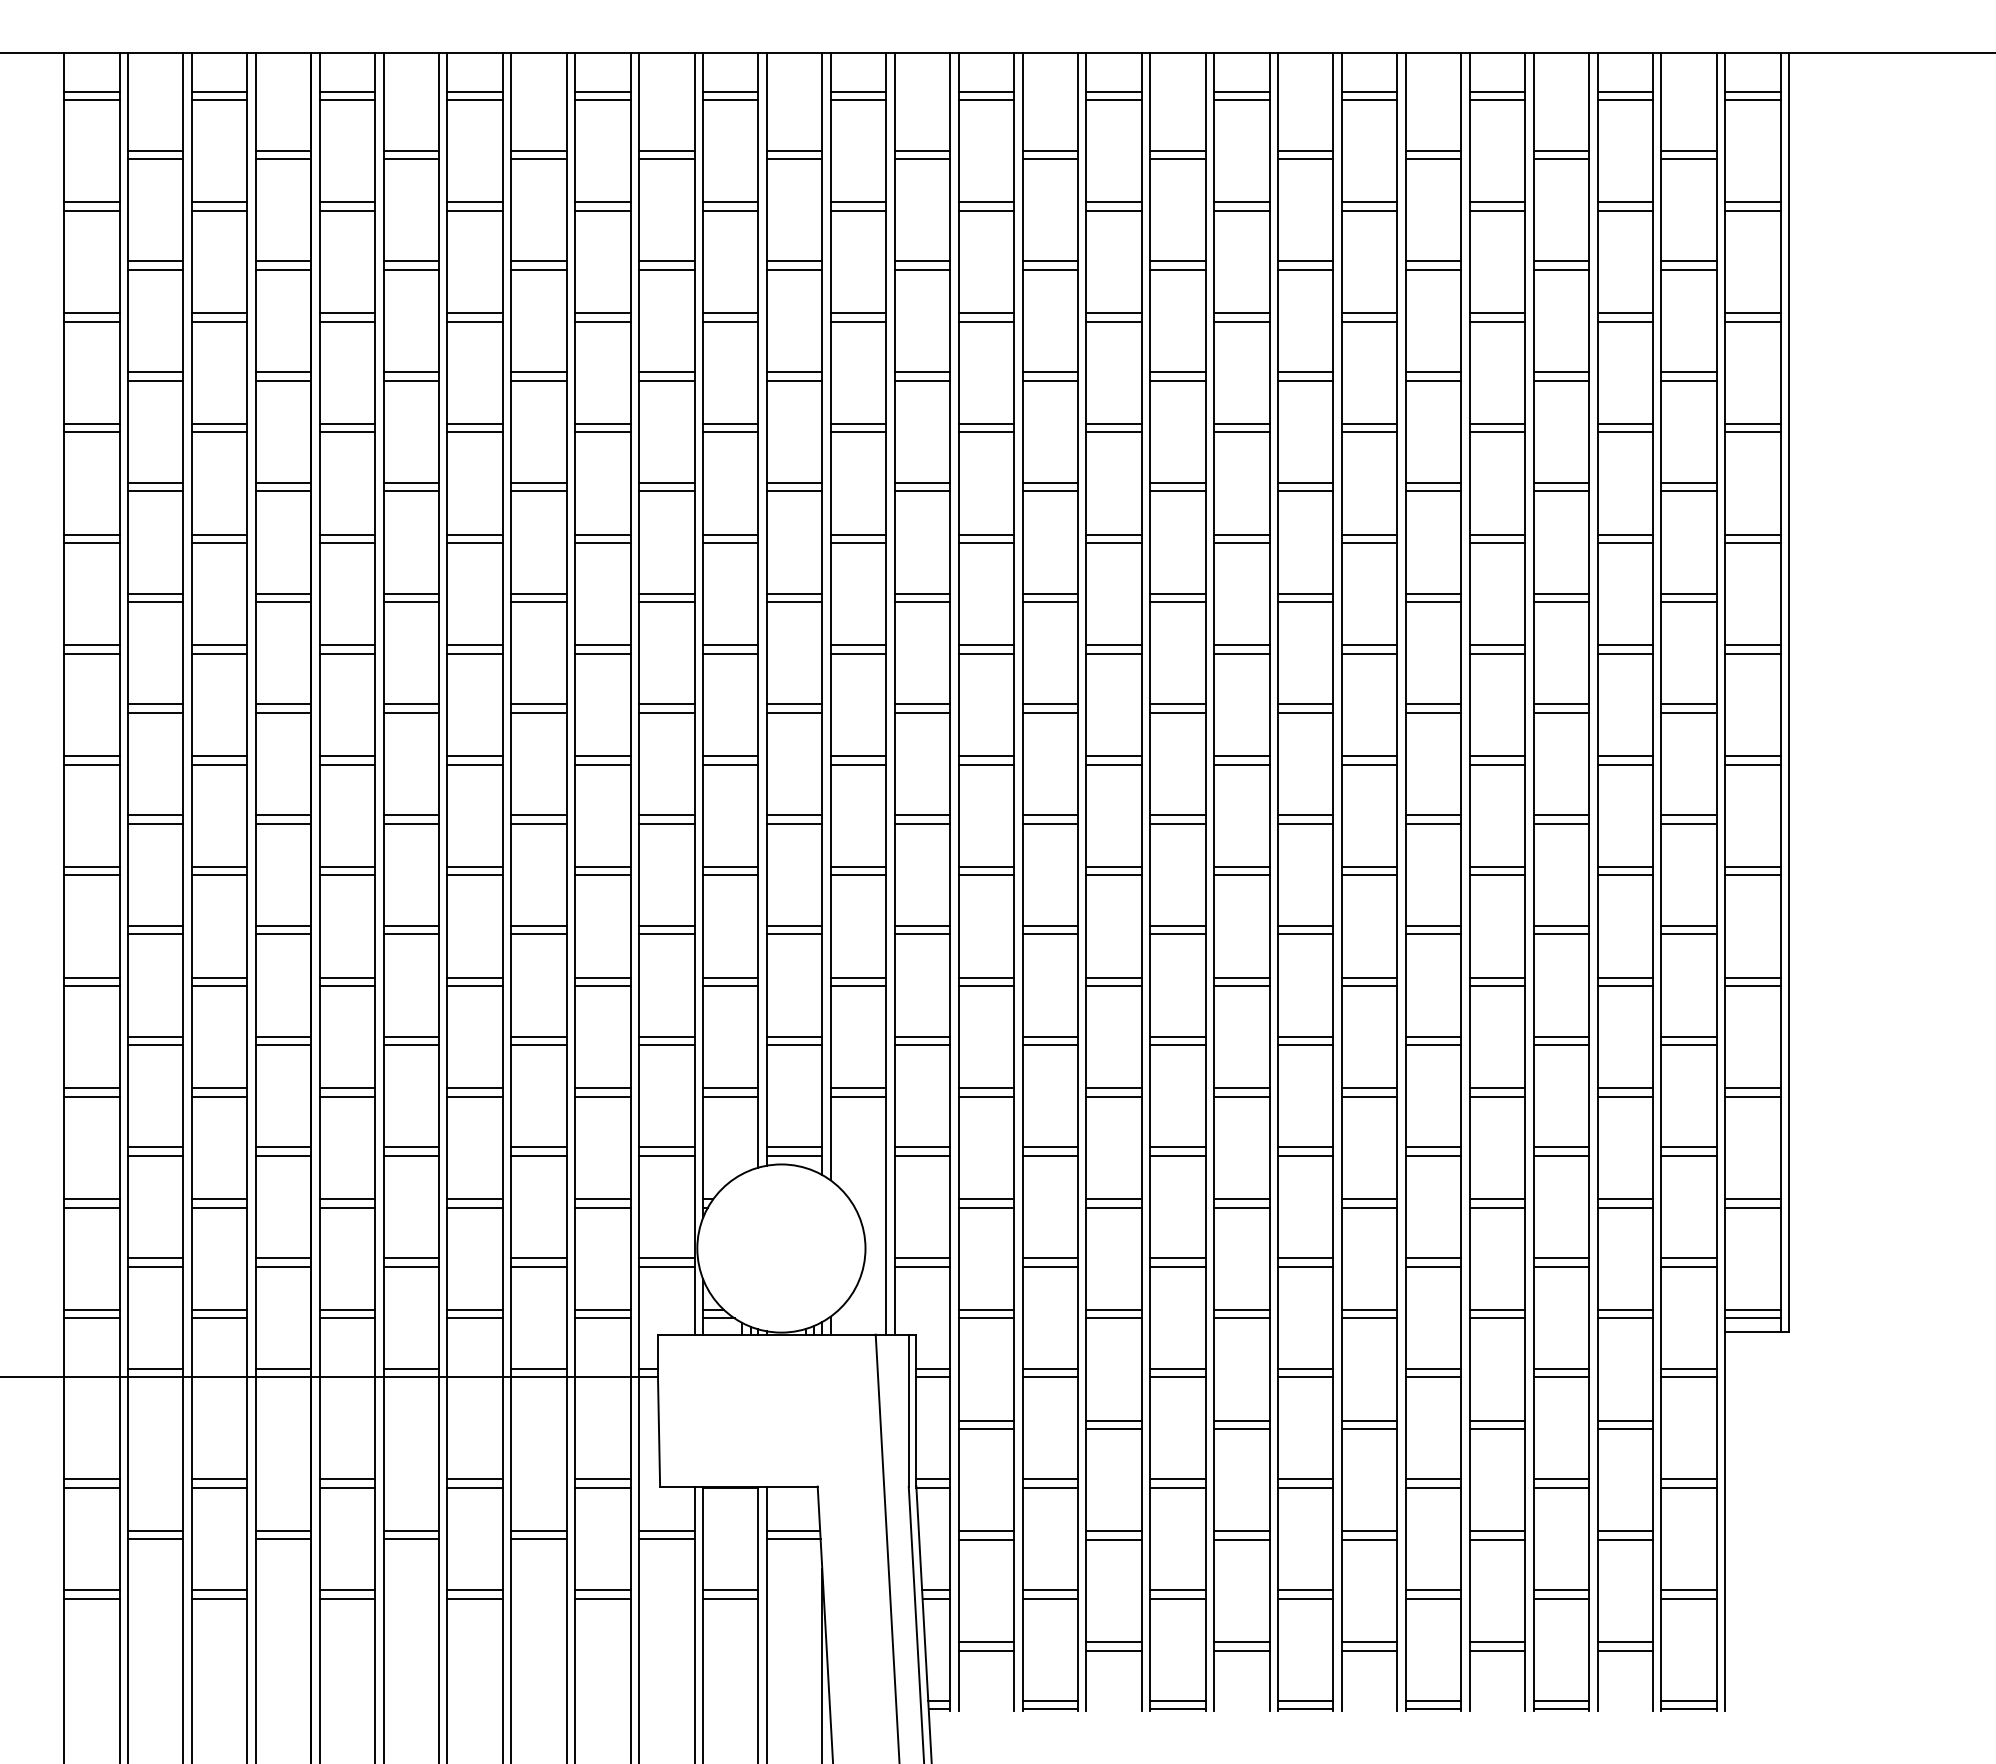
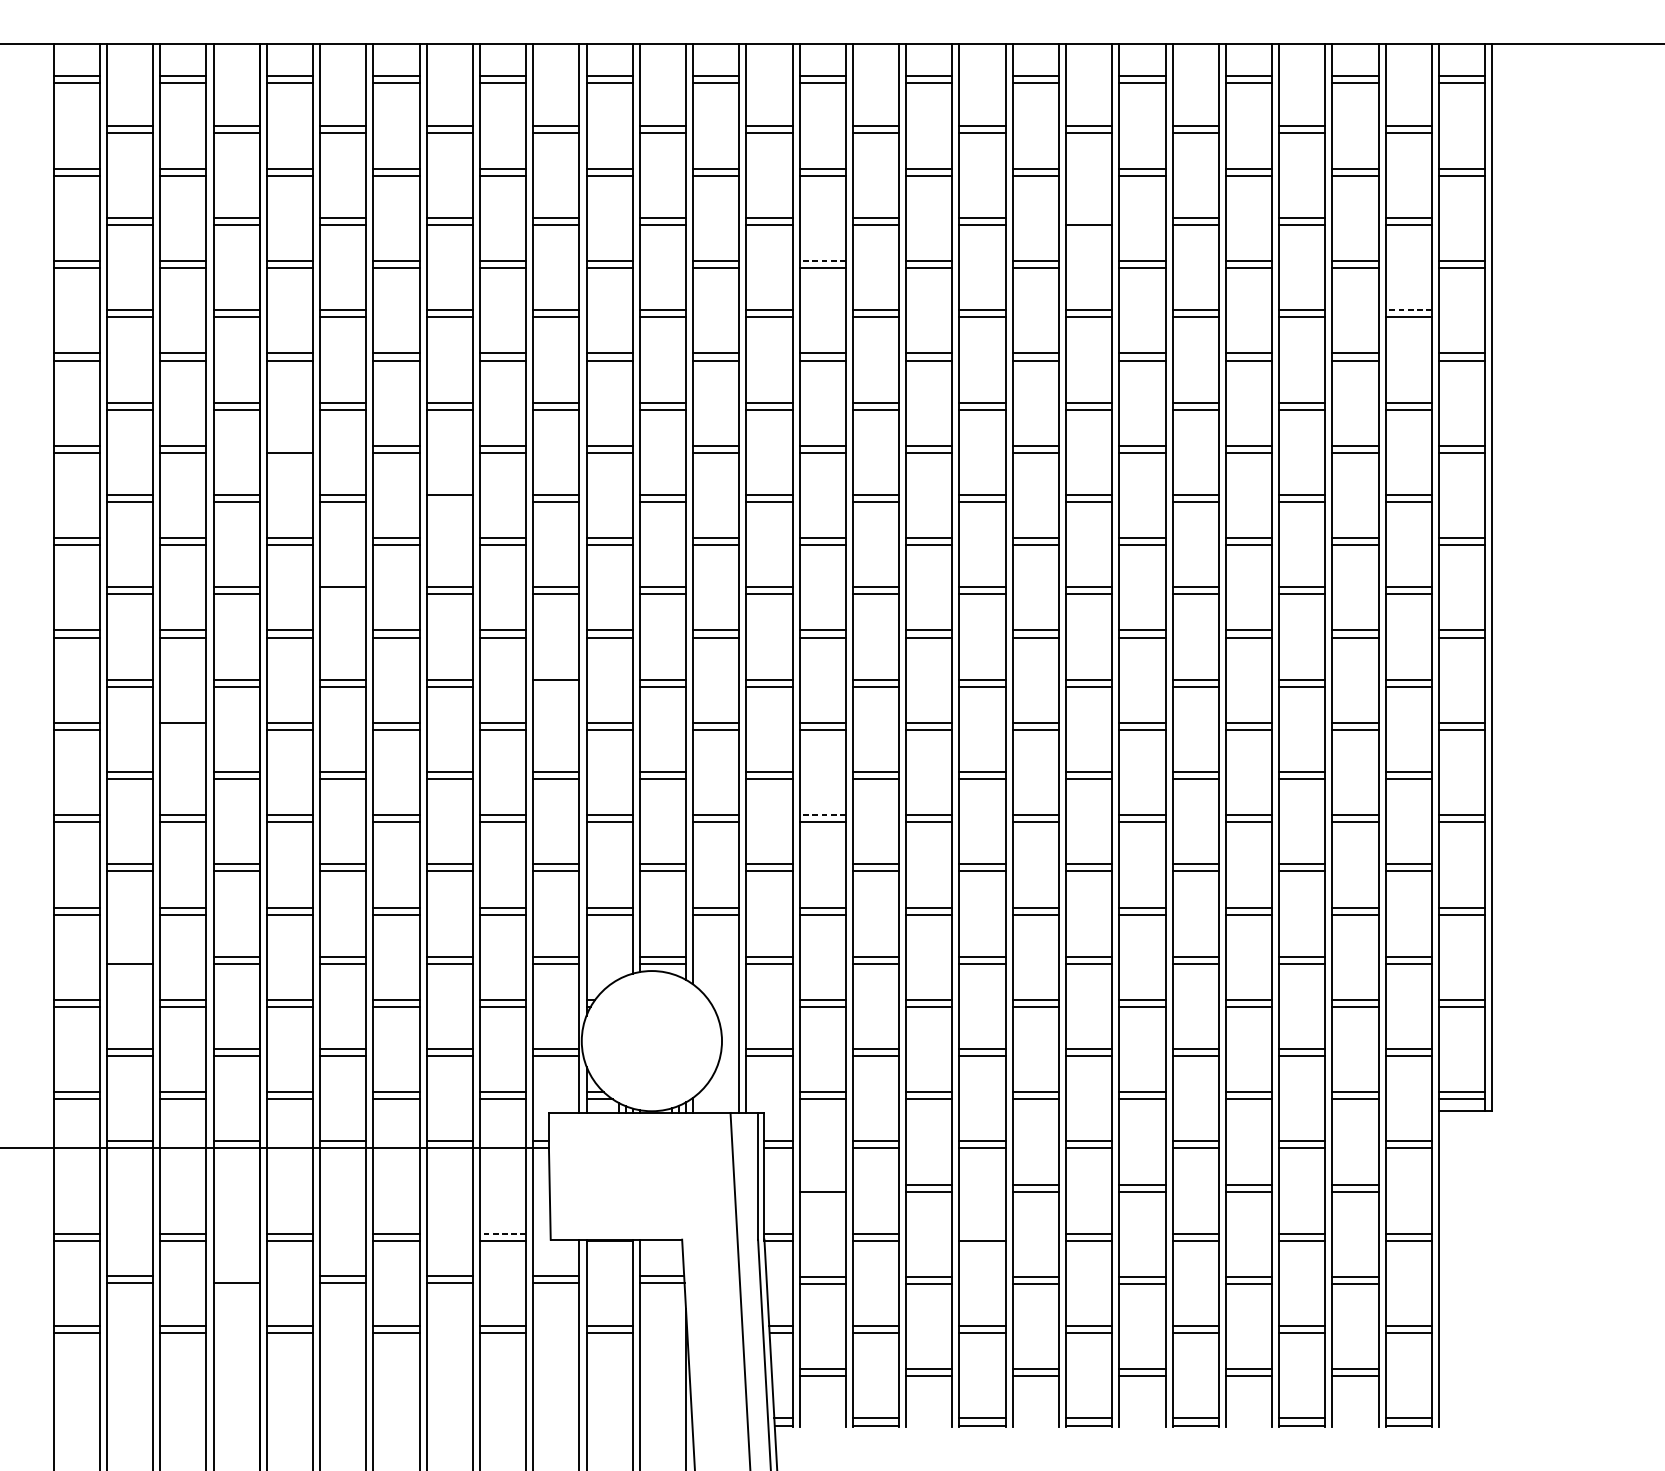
line: (1305, 261) -> (1088, 218), removed
line: (986, 313) -> (822, 261), solid -> dashed
line: (1689, 372) -> (1409, 310), solid -> dashed
line: (347, 534) -> (290, 445), removed
line: (538, 602) -> (449, 502), removed
line: (410, 712) -> (342, 594), removed
line: (666, 823) -> (556, 686), removed
line: (219, 875) -> (183, 730), removed
line: (986, 977) -> (822, 815), solid -> dashed
line: (155, 1147) -> (129, 956), removed
line: (985, 1420) -> (822, 1184), removed
line: (602, 1479) -> (502, 1233), solid -> dashed
line: (1177, 1479) -> (982, 1233), removed
line: (283, 1530) -> (236, 1276), removed

